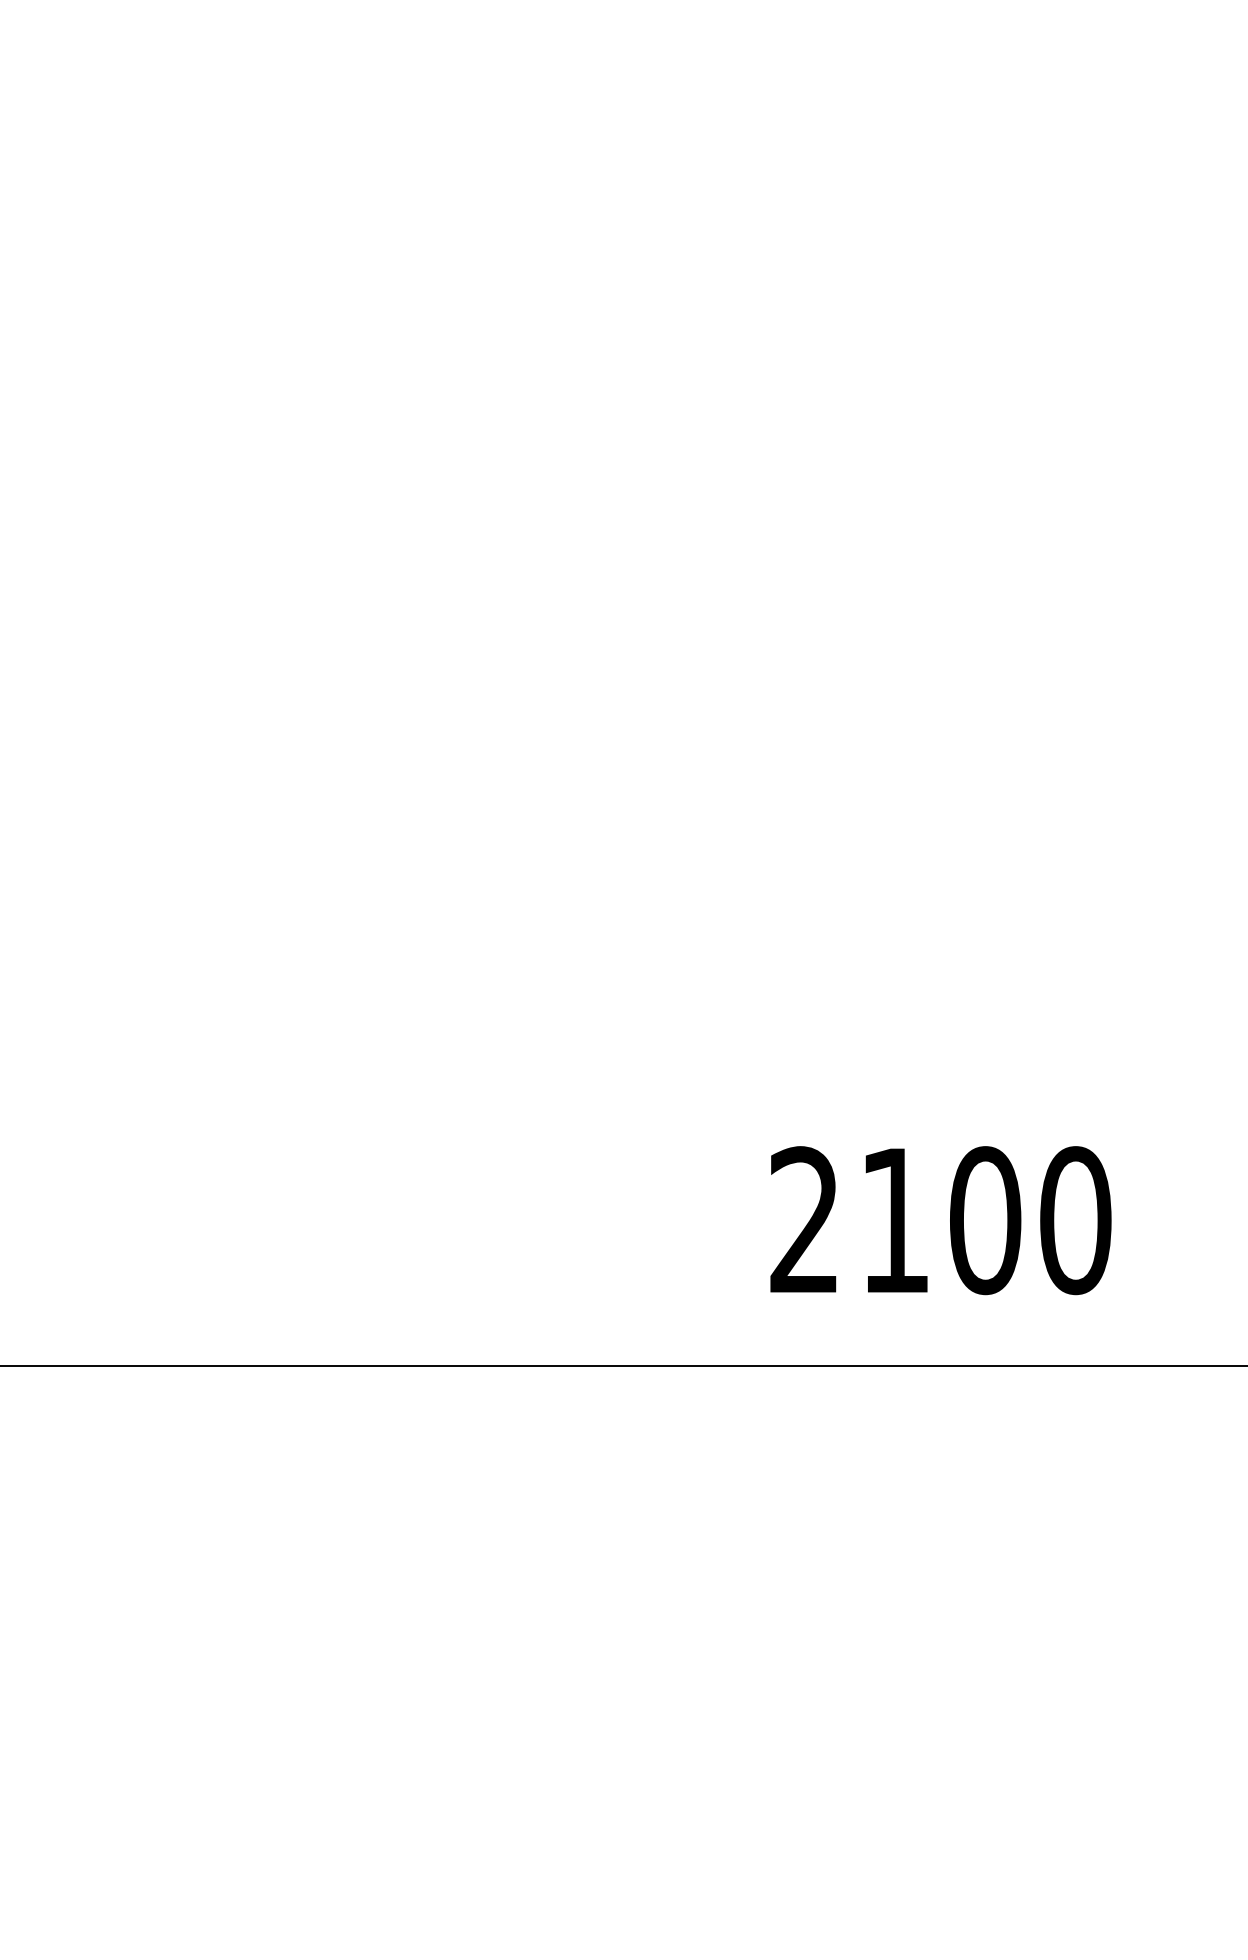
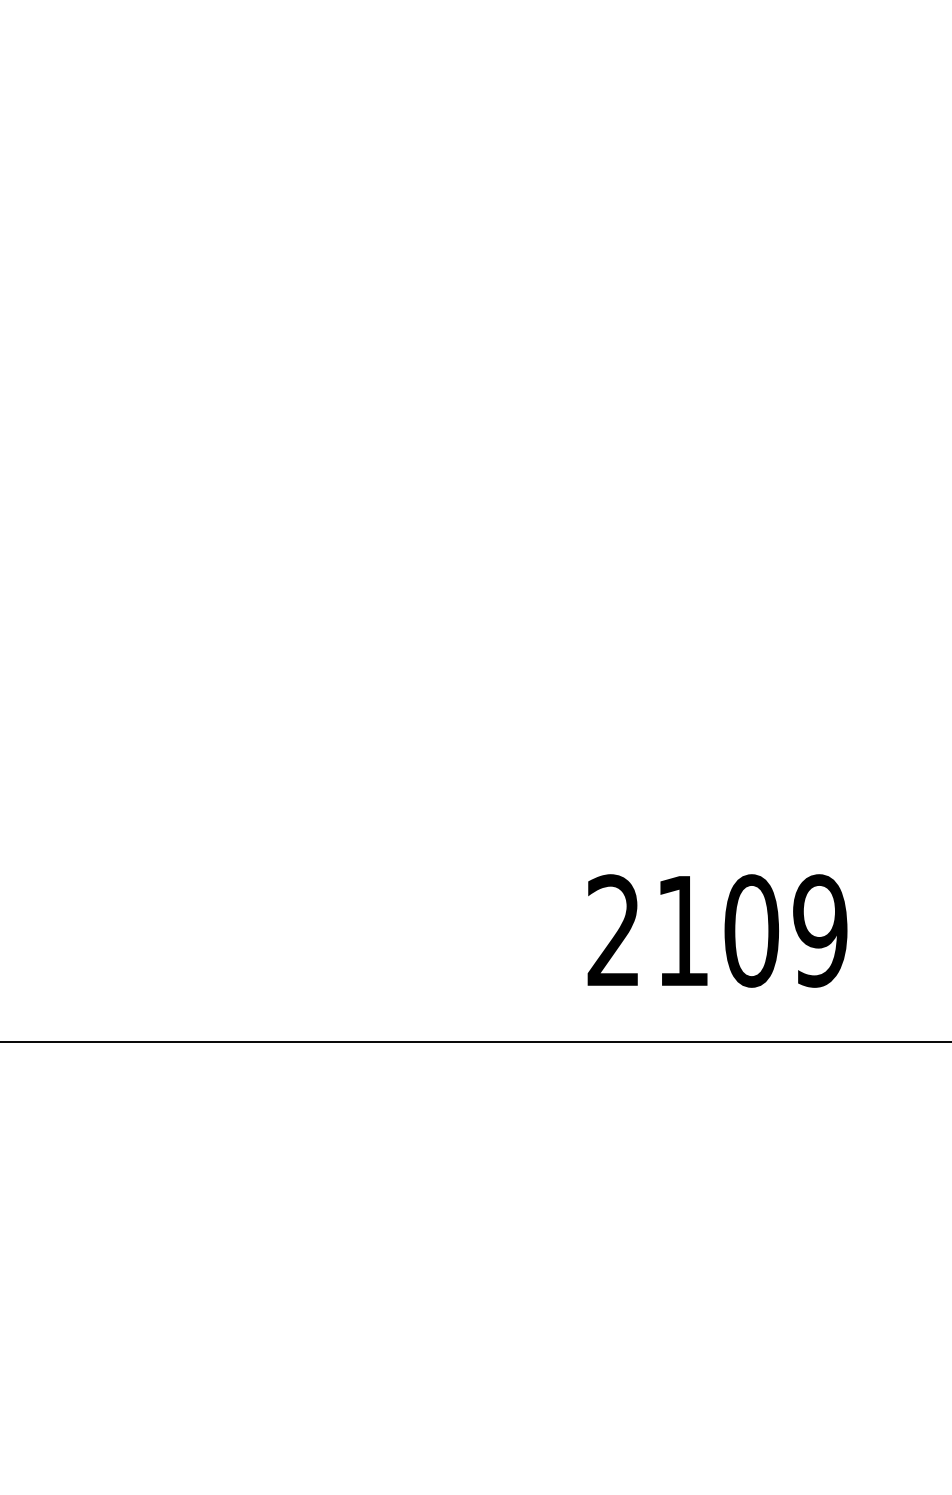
text: (1075, 1220) -> (820, 930), 2100 -> 2109

